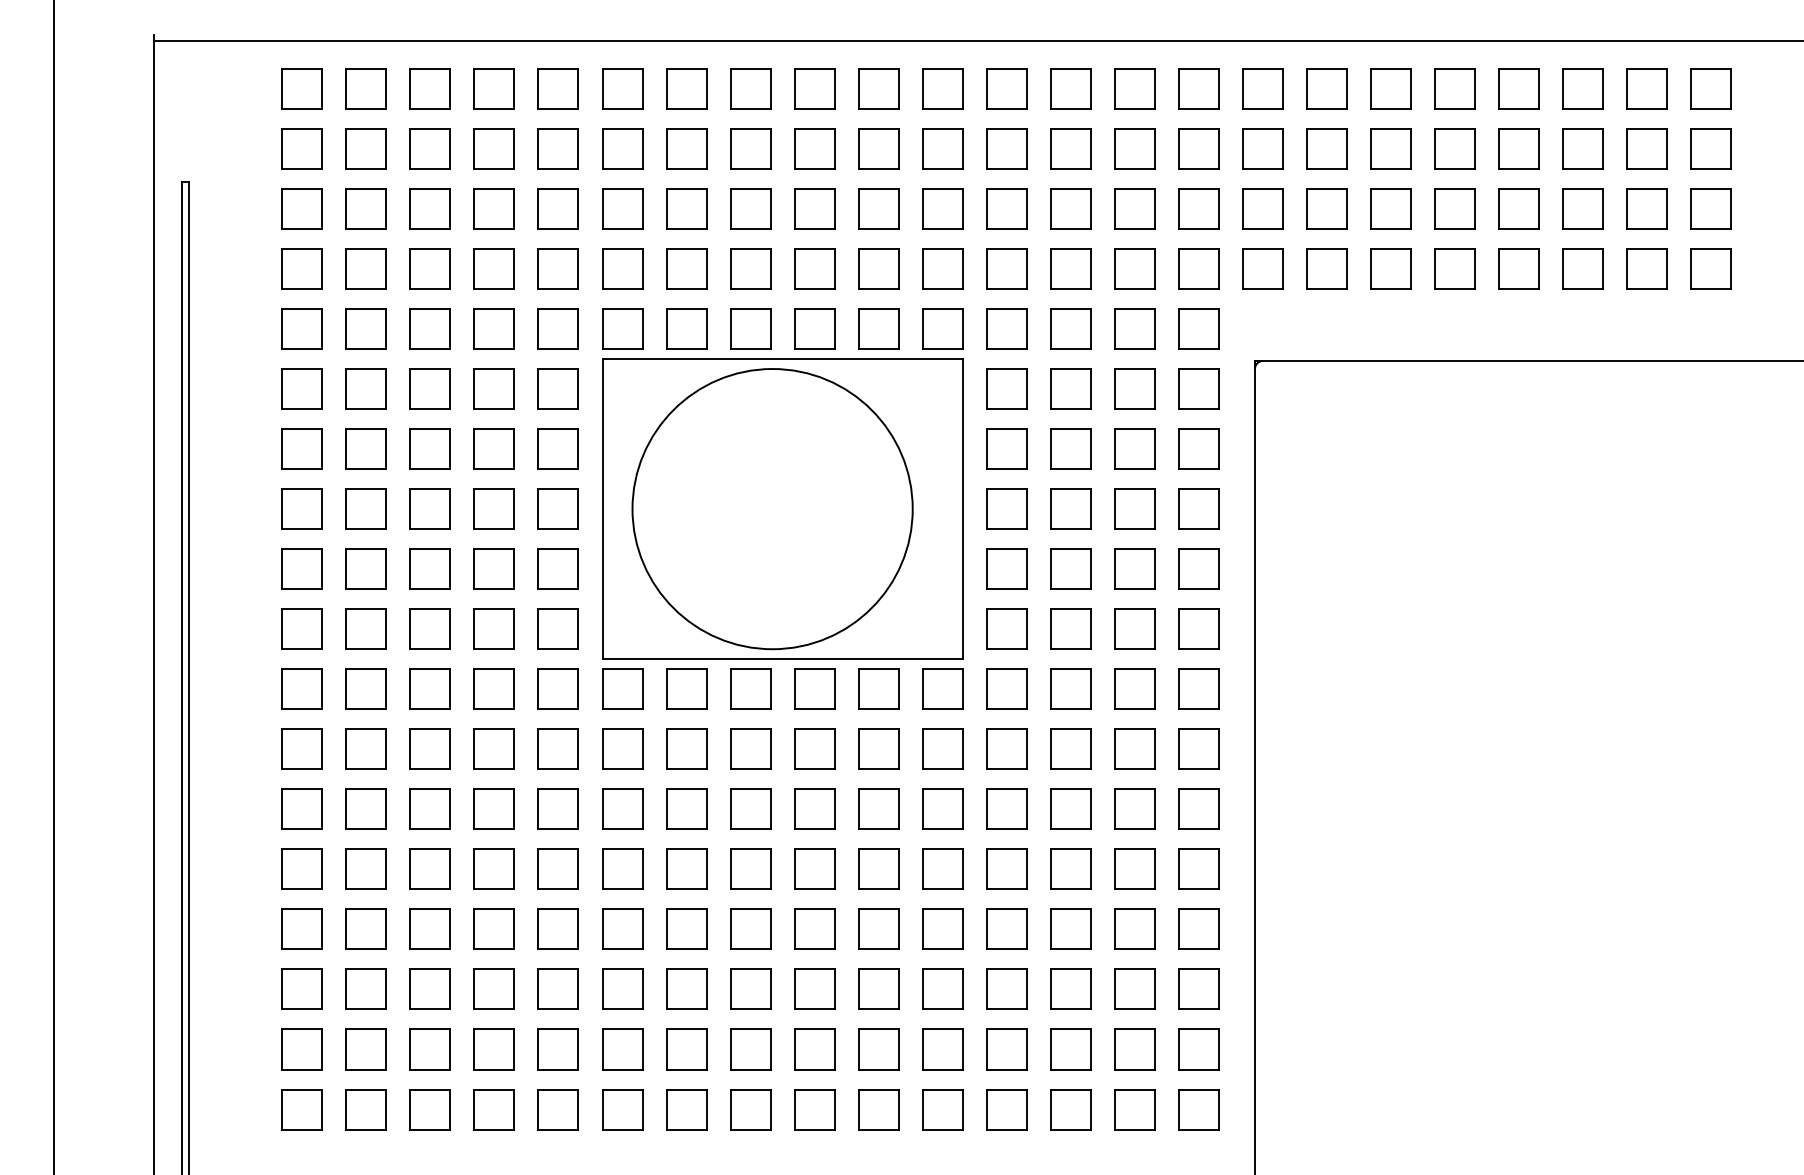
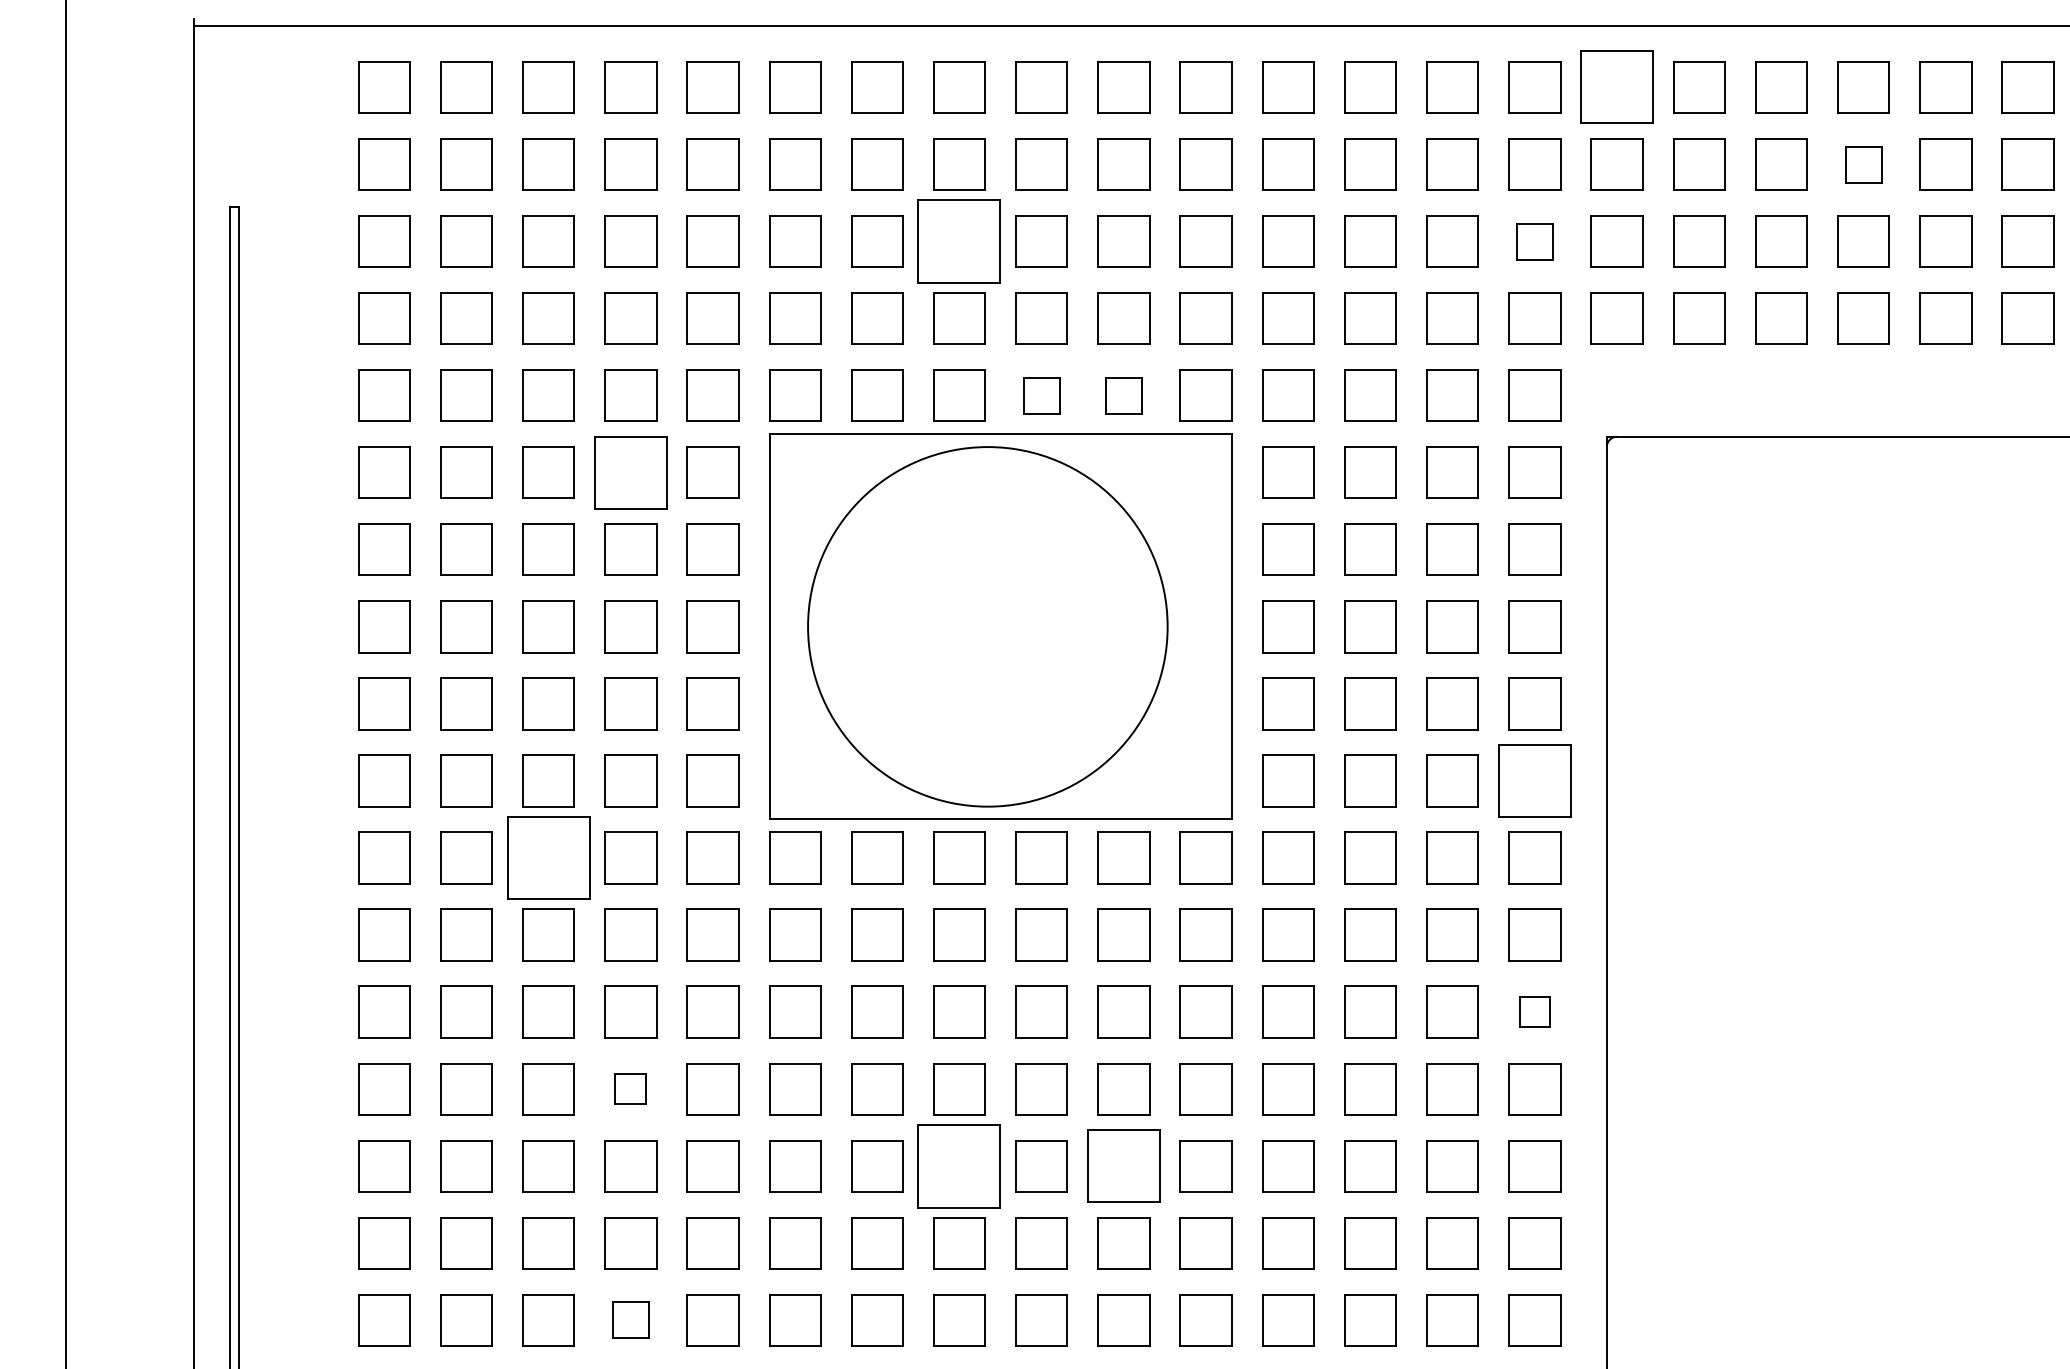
part: (1262, 88) -> (1616, 87), size x1.4
part: (1454, 148) -> (1862, 164), size x0.7
part: (750, 208) -> (959, 241), size x1.6
part: (1198, 208) -> (1534, 241), size x0.7
part: (814, 328) -> (1041, 395), size x0.7
part: (878, 328) -> (1123, 395), size x0.7
part: (493, 388) -> (629, 472), size x1.4
part: (1198, 628) -> (1534, 780), size x1.4
part: (429, 688) -> (547, 857), size x1.6
part: (1198, 808) -> (1534, 1011), size x0.6
part: (493, 868) -> (629, 1088), size x0.6
part: (750, 928) -> (959, 1165), size x1.6
part: (878, 928) -> (1123, 1165), size x1.4
part: (493, 1049) -> (629, 1320), size x0.7

